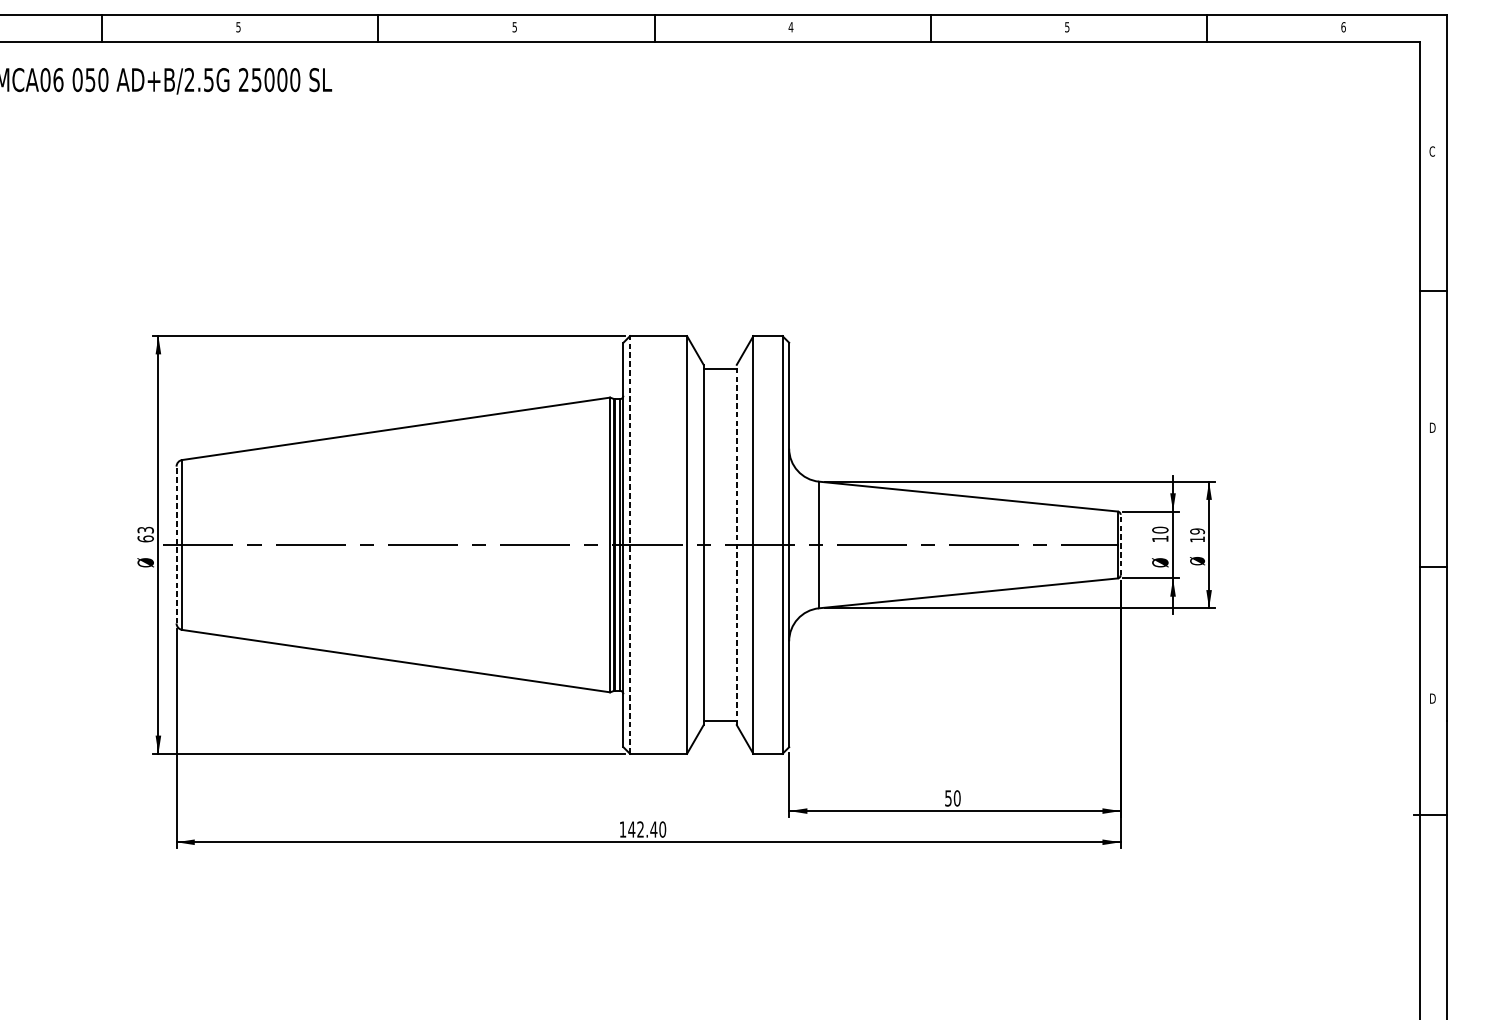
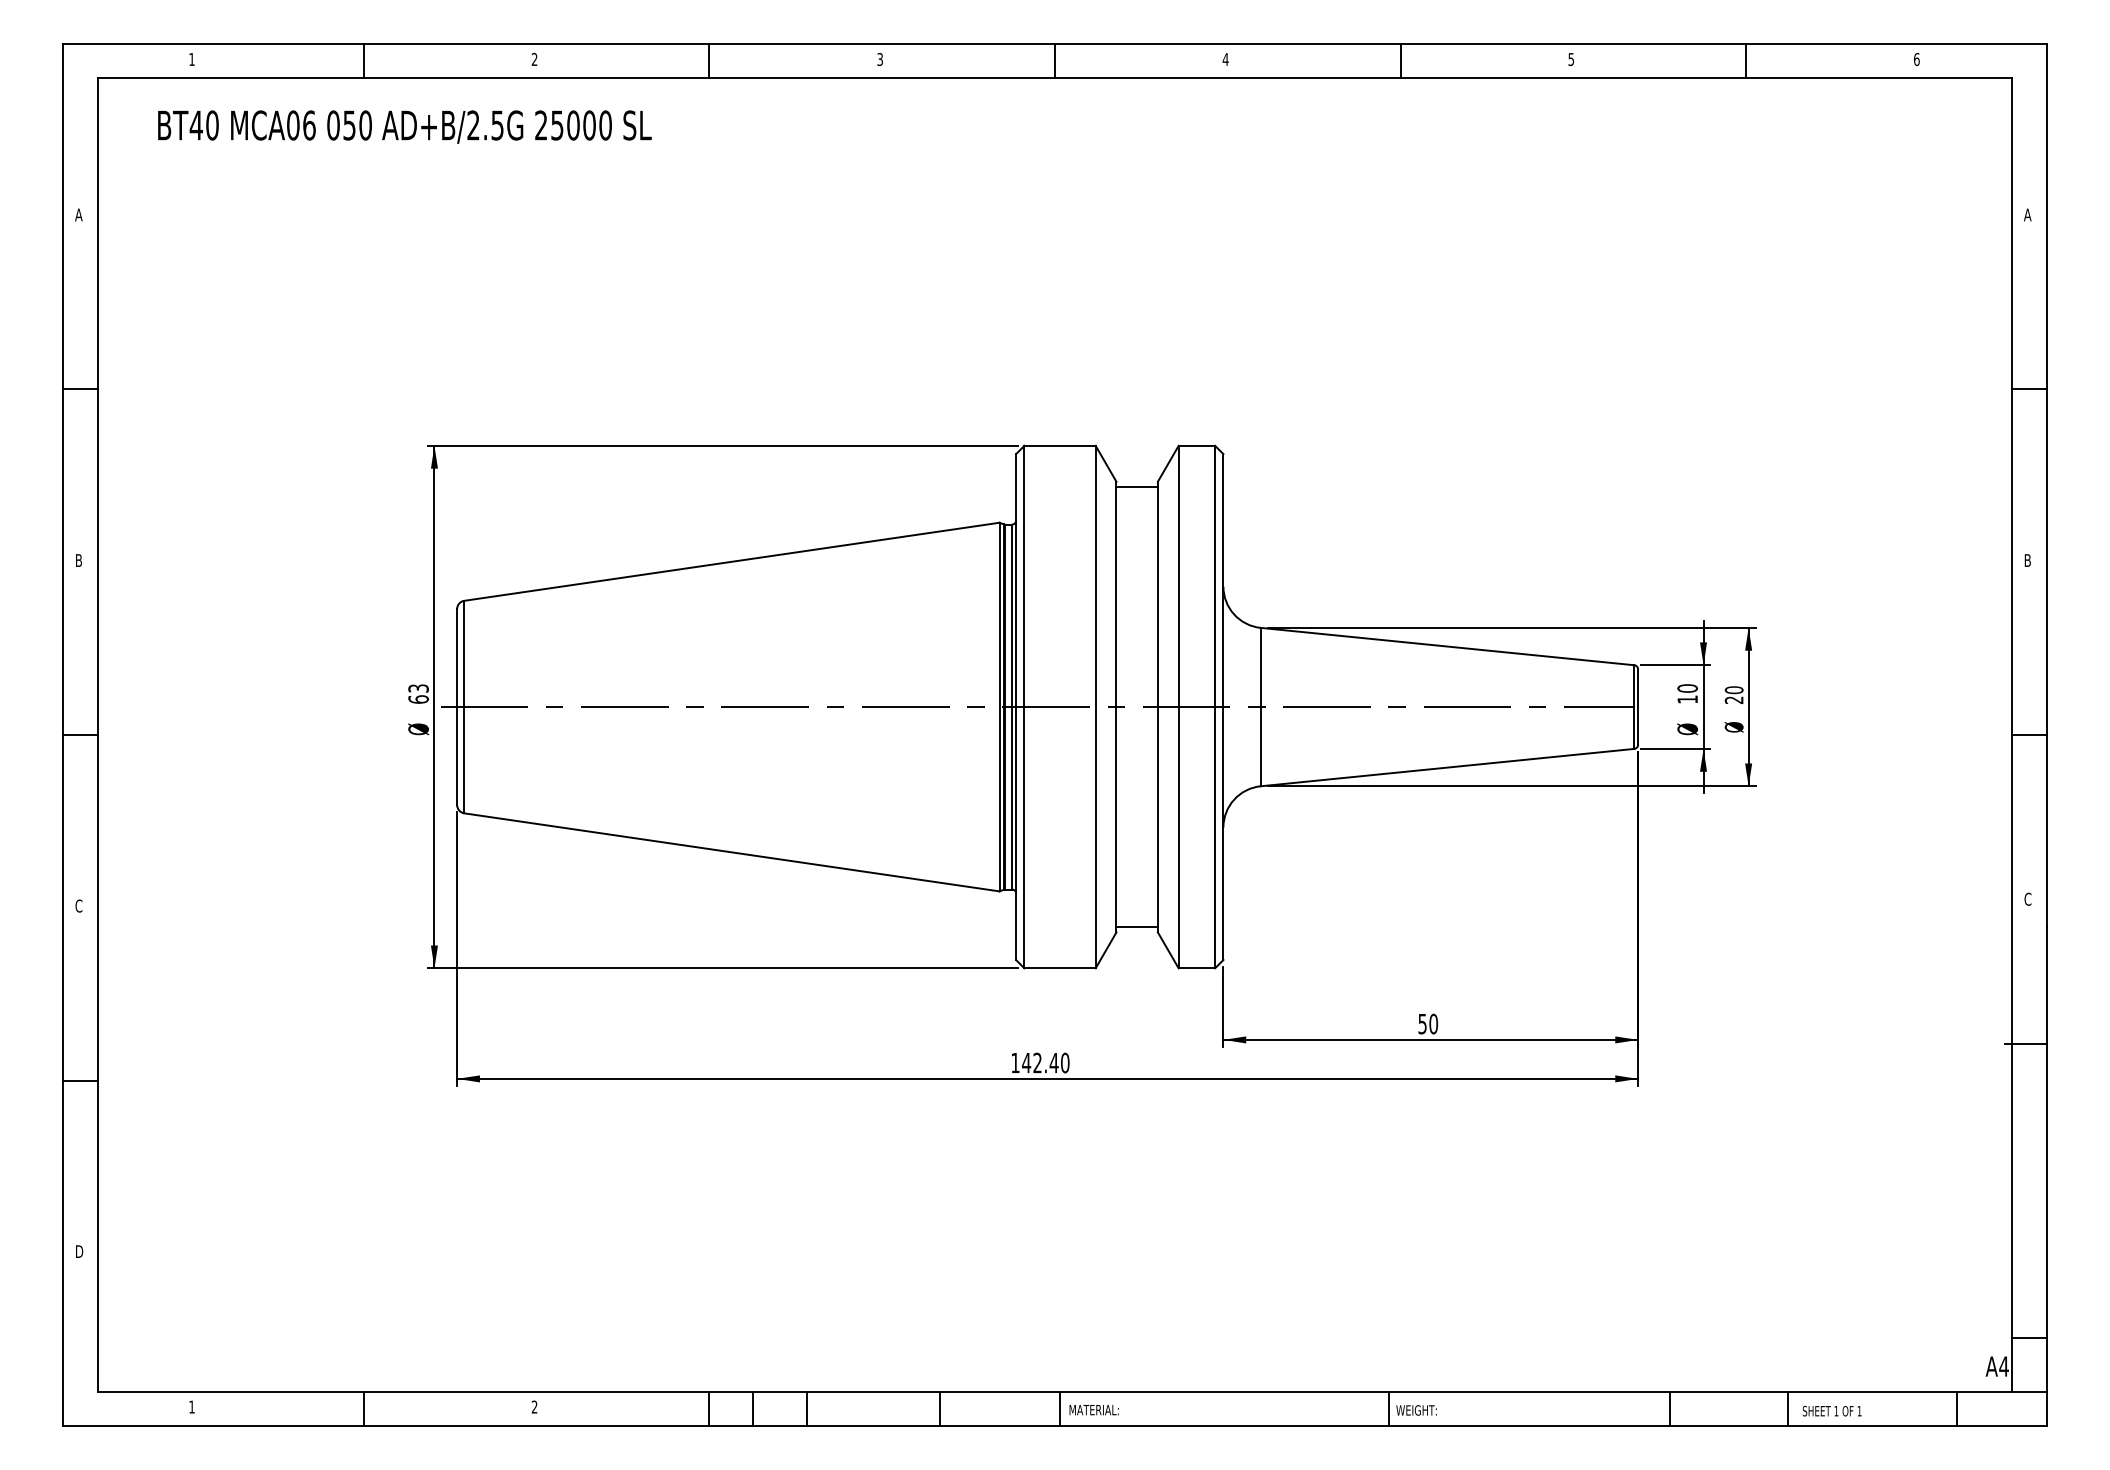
text: (238, 27) -> (534, 59), 5 -> 2
text: (514, 27) -> (879, 59), 5 -> 3
text: (1432, 151) -> (2027, 214), C -> A
text: (1432, 427) -> (2028, 560), D -> B
text: (1196, 535) -> (1733, 695), 19 -> 20
line: (176, 544) -> (457, 706), dashed -> solid
line: (630, 544) -> (1024, 706), dashed -> solid
line: (736, 544) -> (1157, 706), dashed -> solid
line: (1121, 545) -> (1638, 707), dashed -> solid
text: (1432, 698) -> (2028, 898), D -> C

